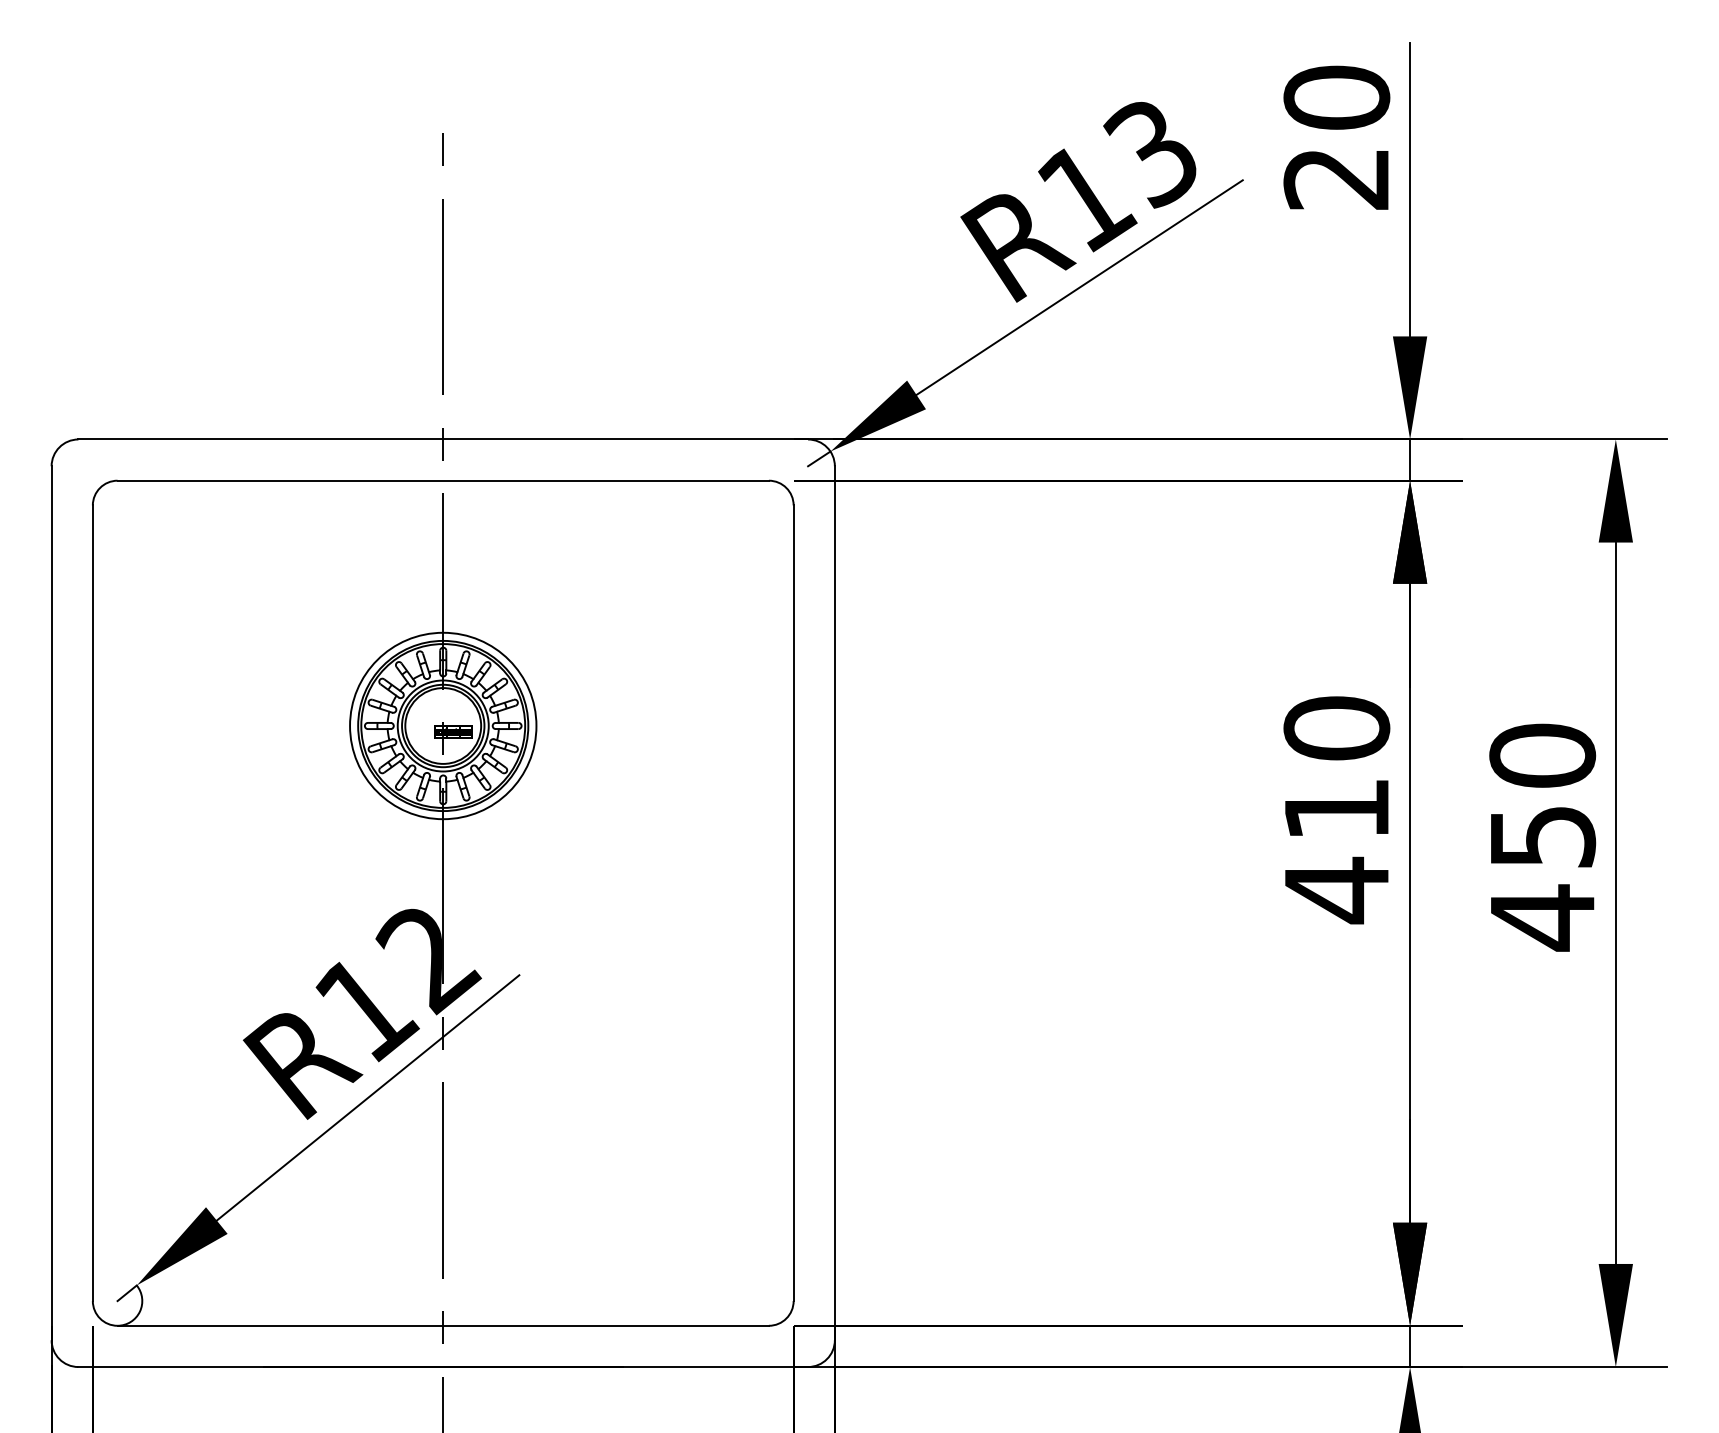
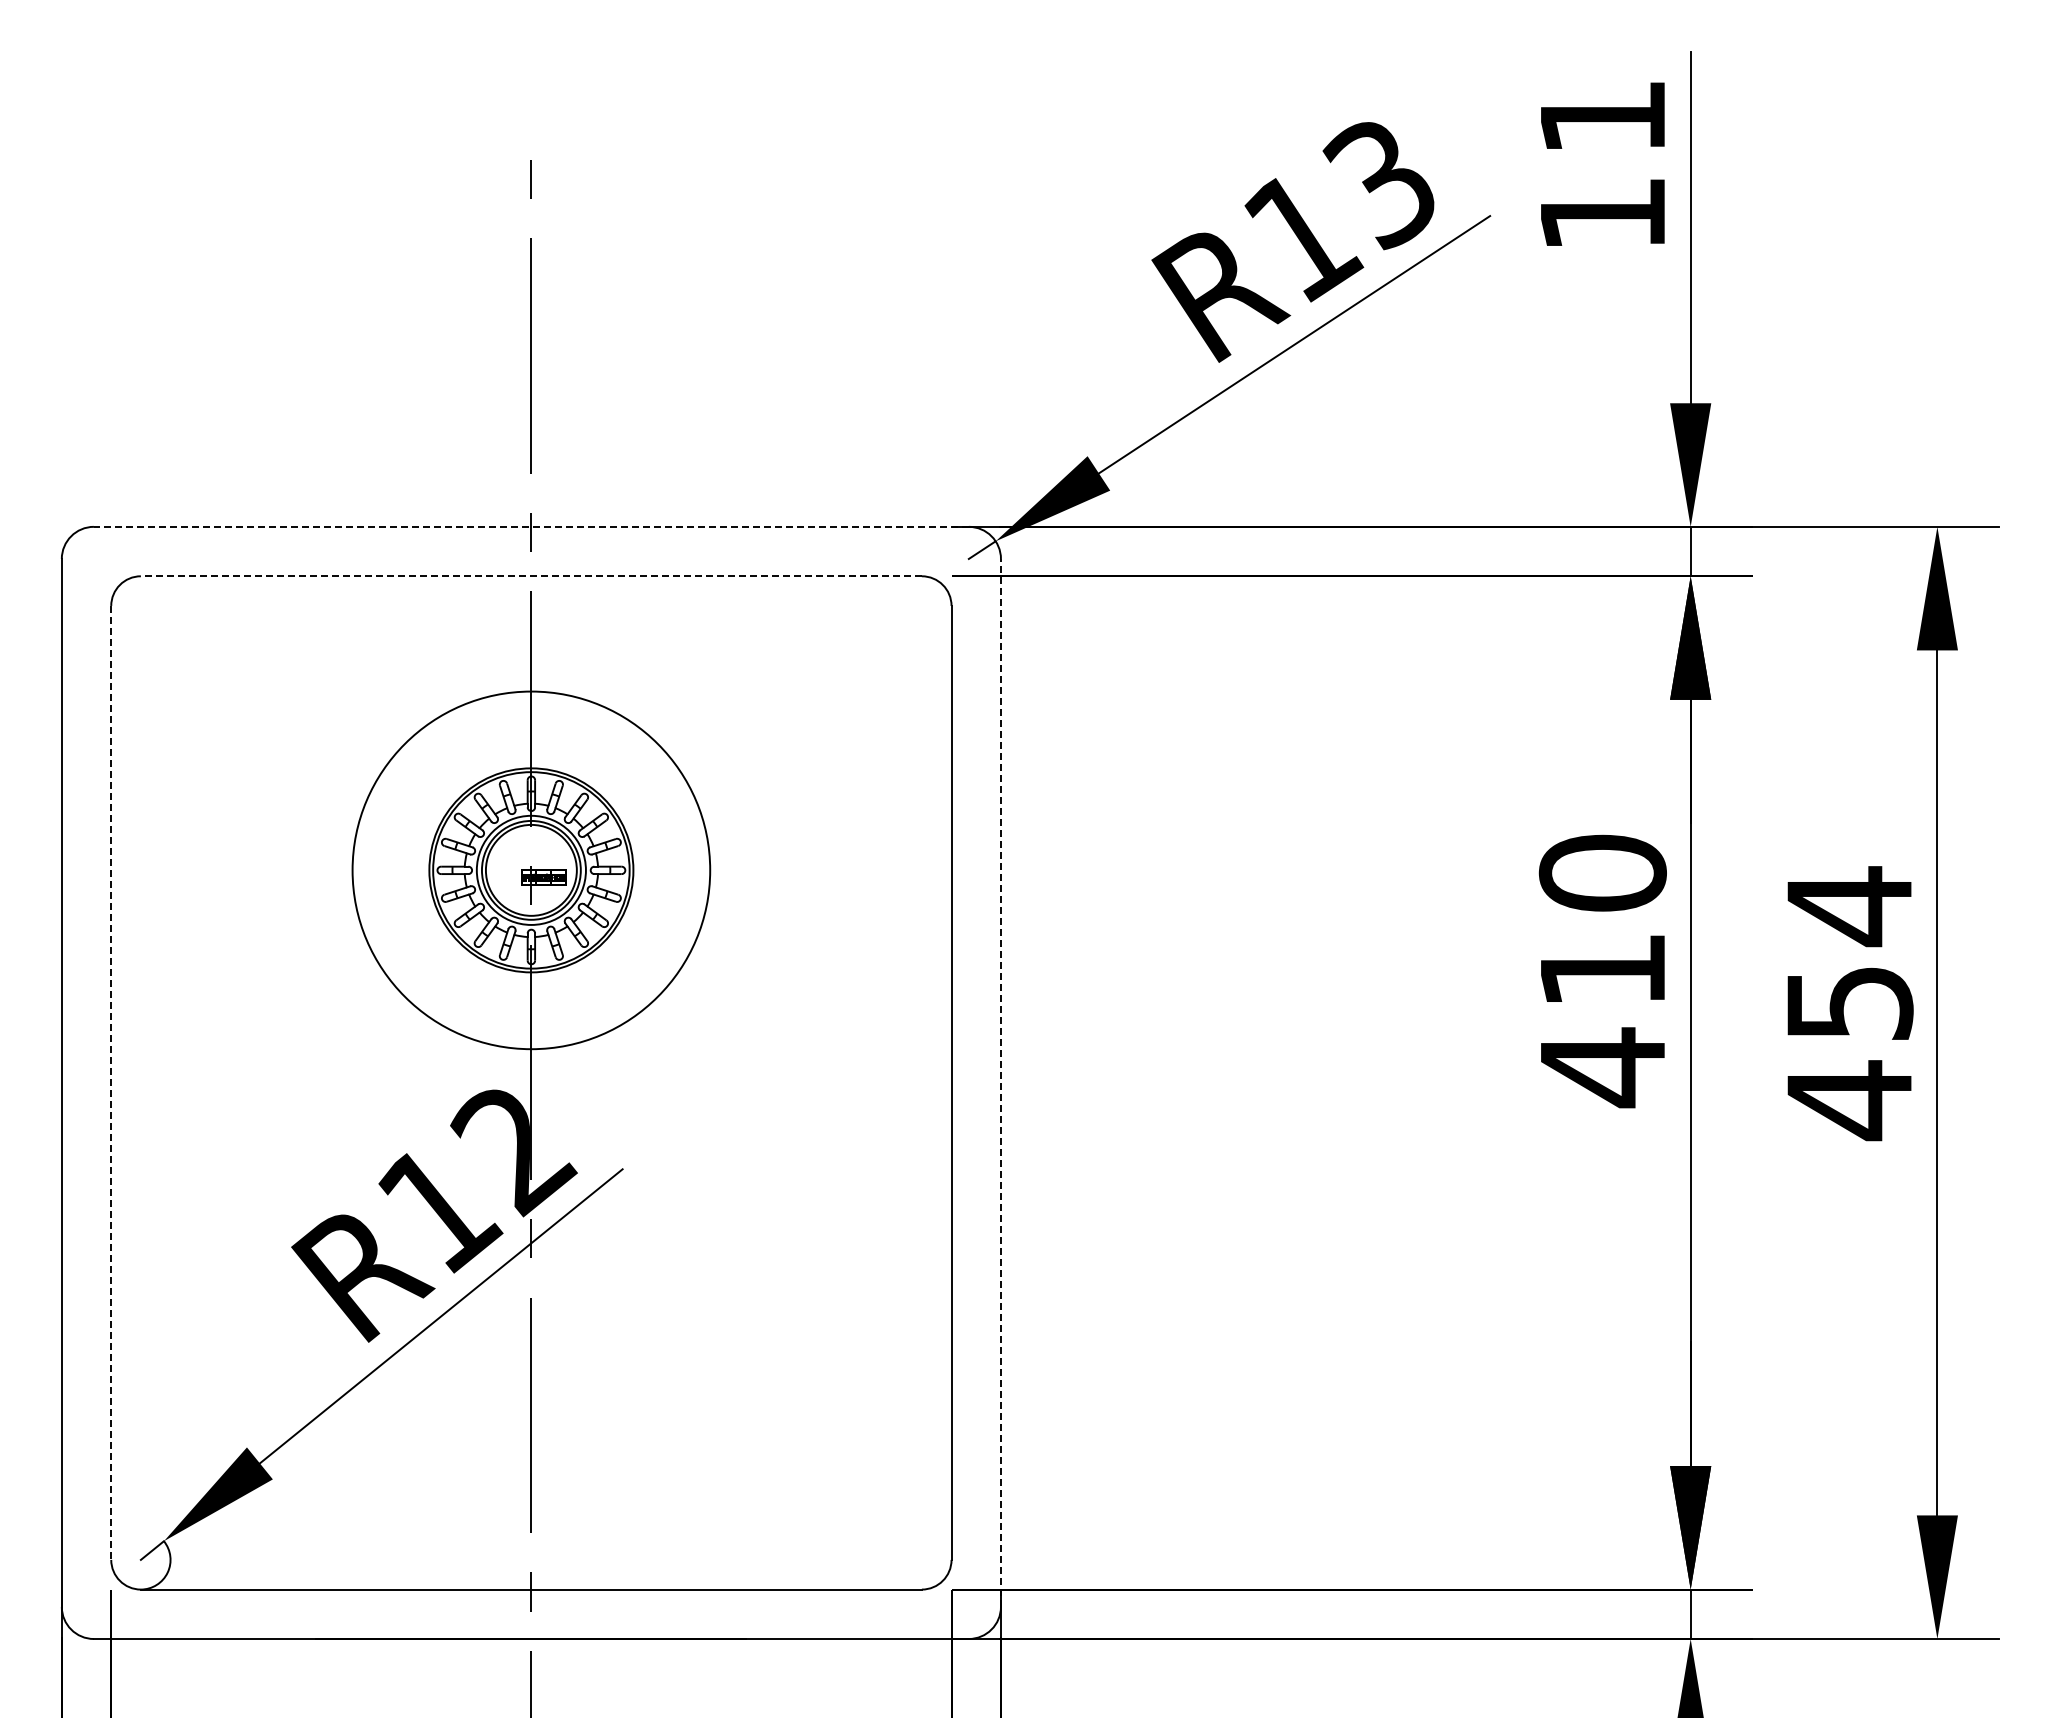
text: (1336, 137) -> (1602, 164), 20 -> 11
line: (442, 439) -> (530, 526), solid -> dashed
line: (442, 480) -> (530, 576), solid -> dashed
circle: (443, 726) -> (531, 870), size x1.6
text: (1542, 756) -> (1849, 906), 450 -> 454
line: (93, 902) -> (111, 1082), solid -> dashed
line: (834, 902) -> (1000, 1082), solid -> dashed

